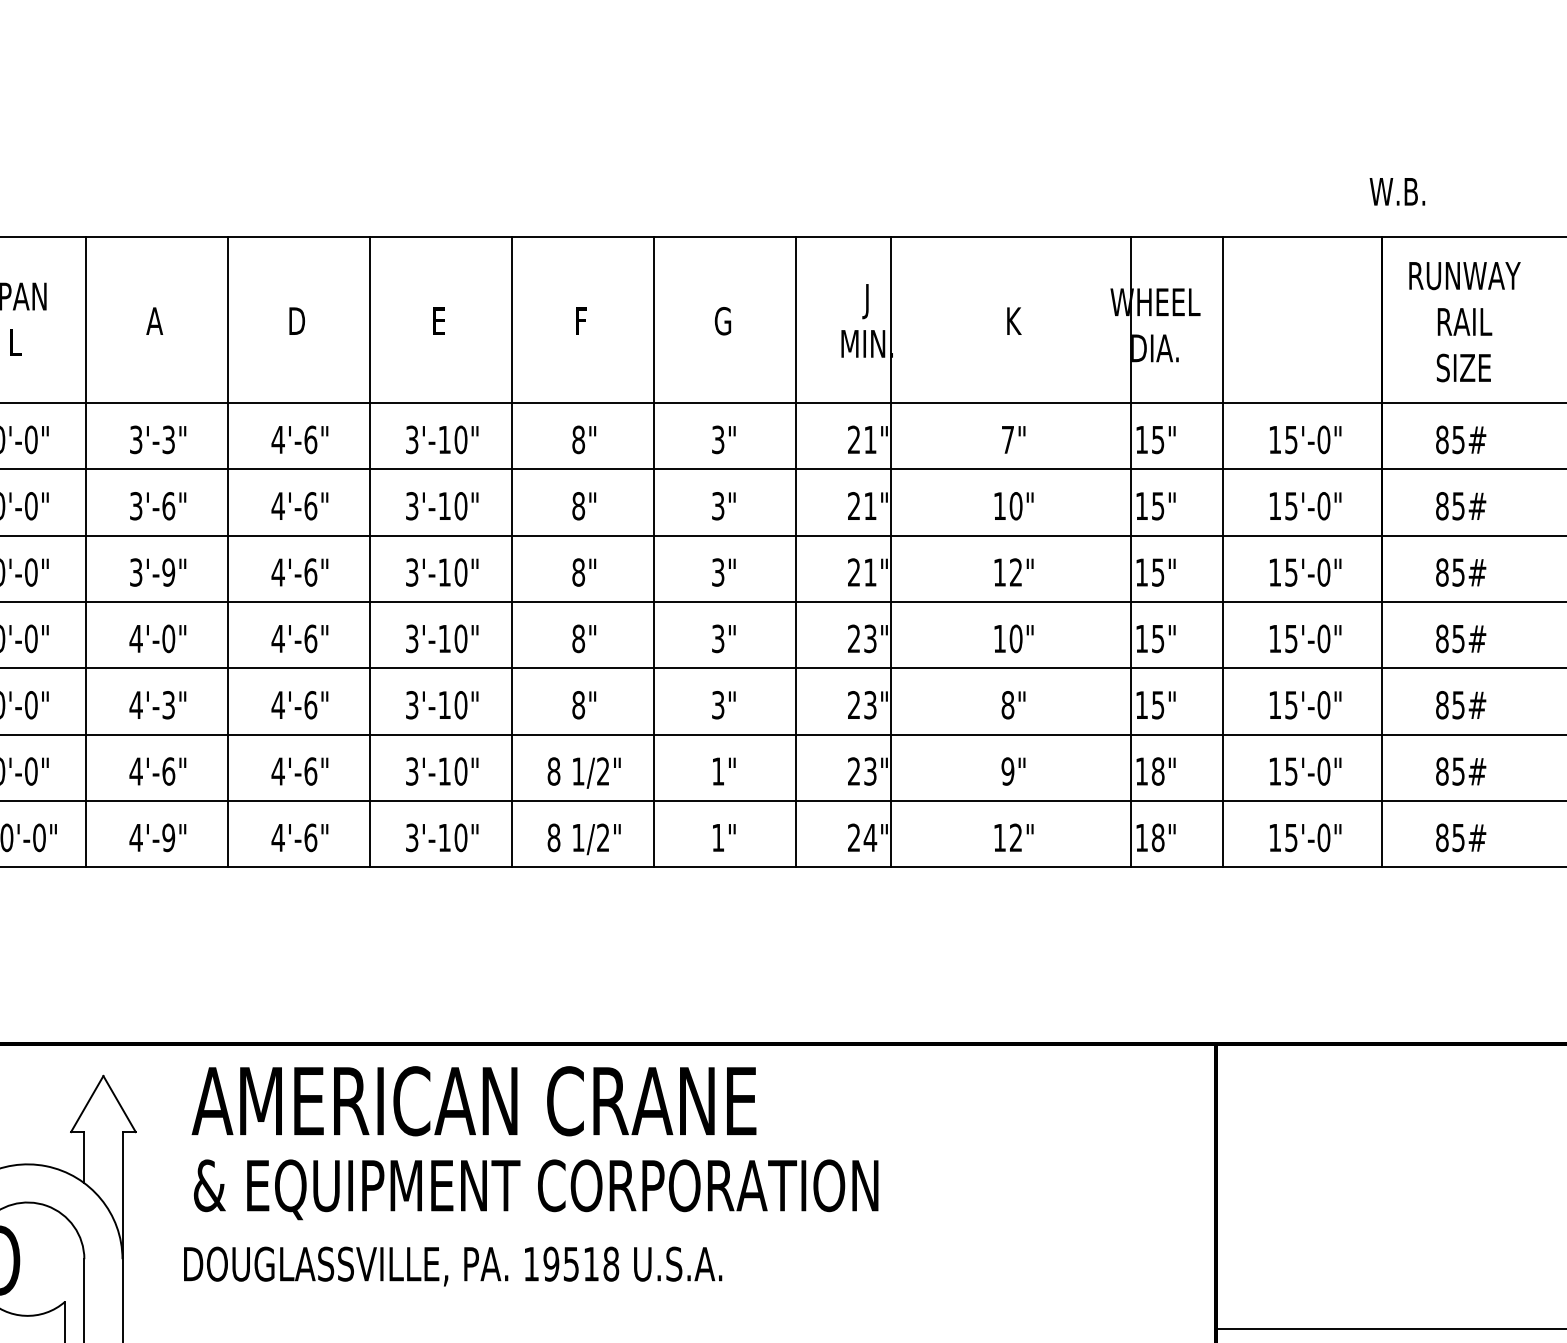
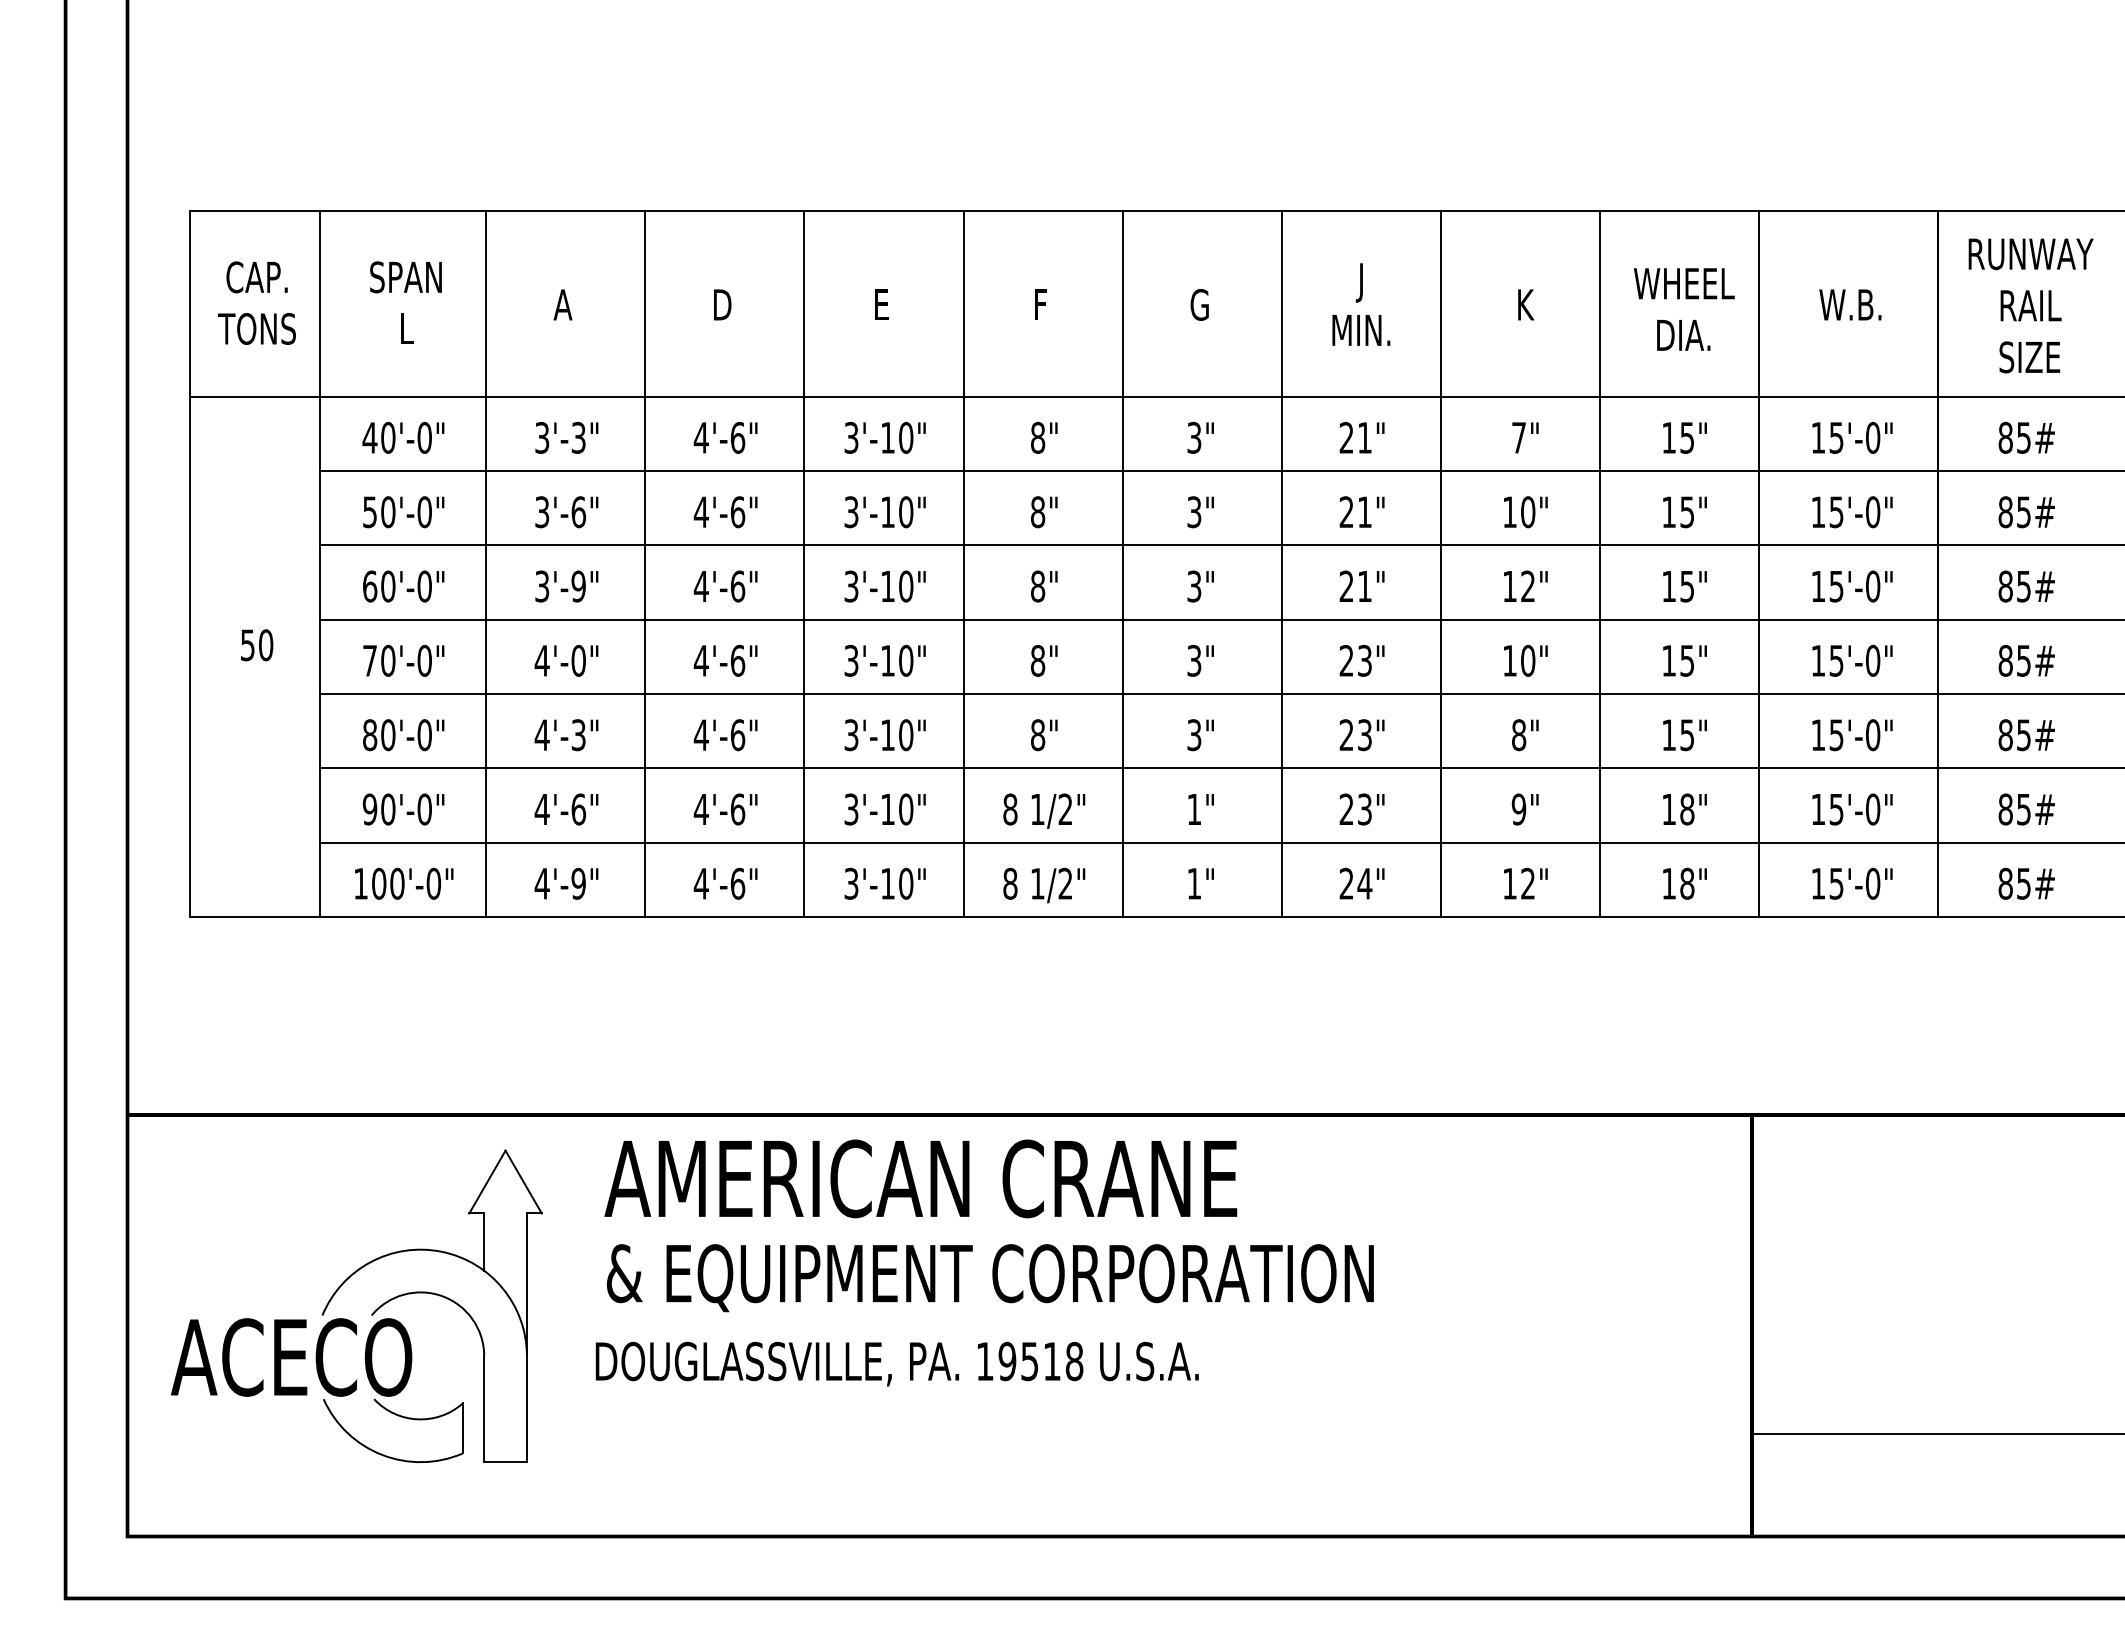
text: (1397, 191) -> (1850, 304), moved
line: (891, 551) -> (1441, 563), moved
line: (1131, 551) -> (1600, 563), moved

